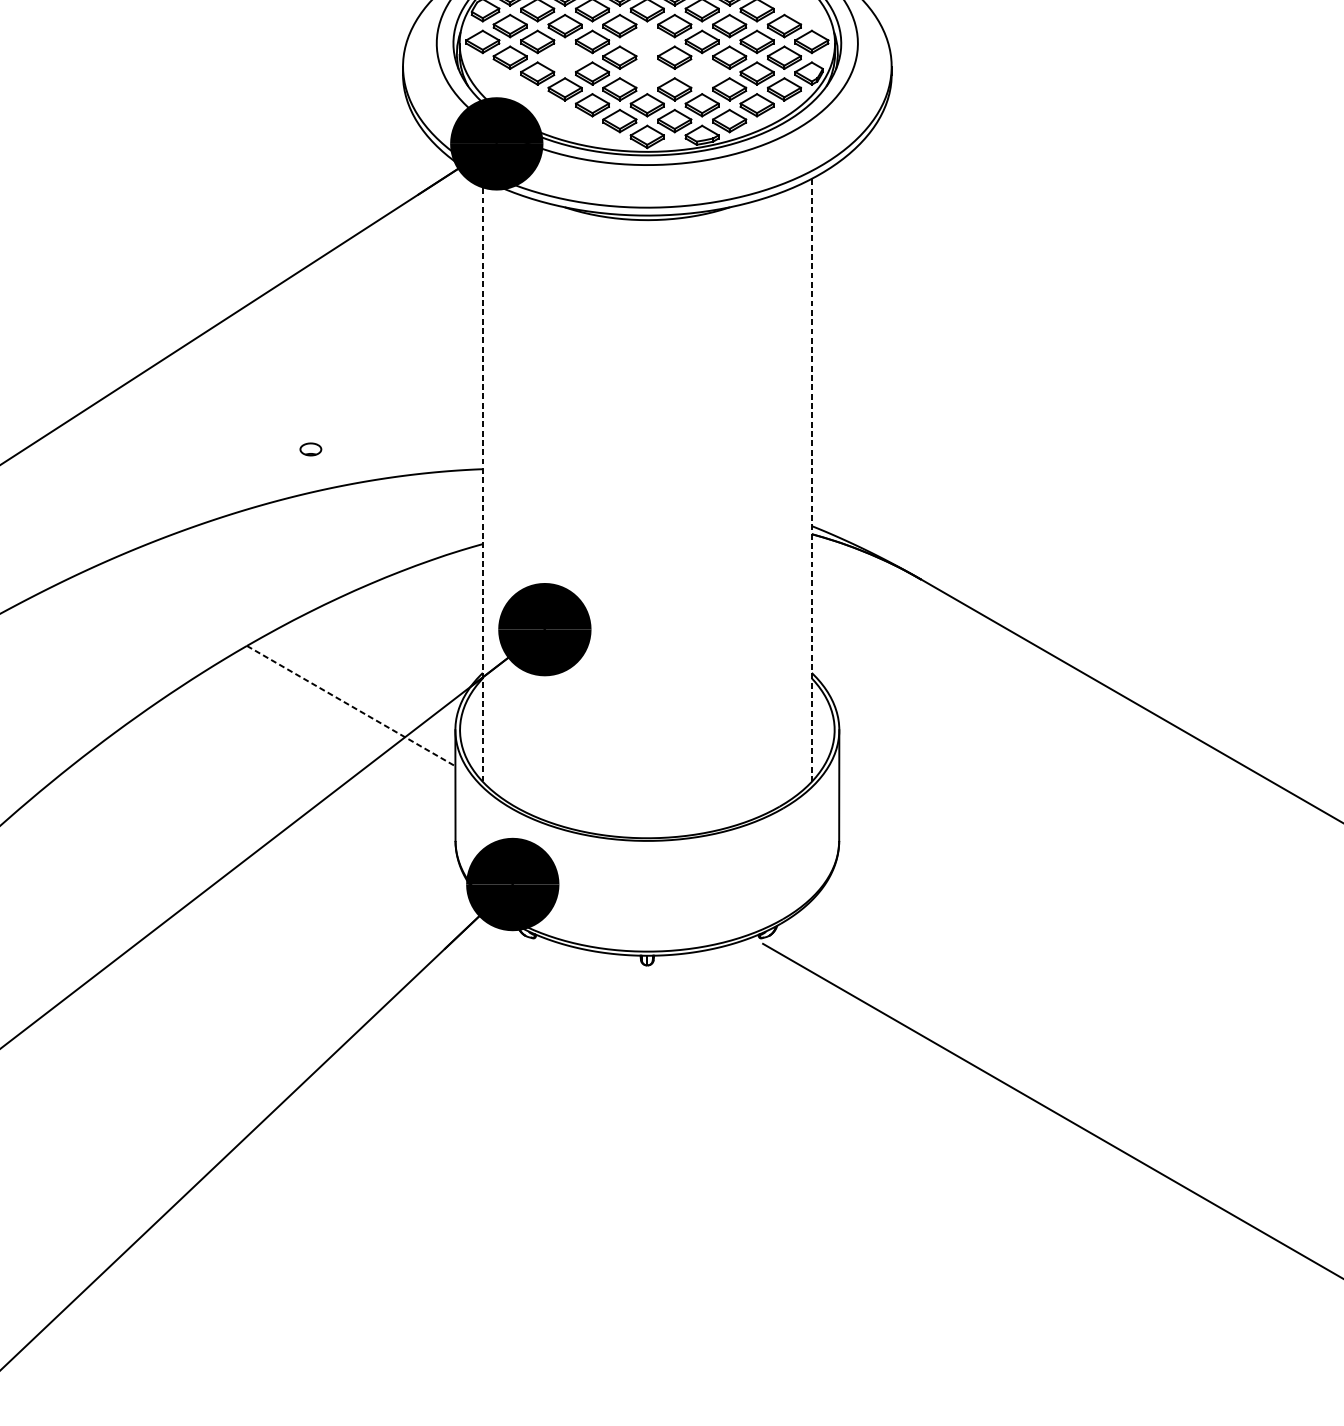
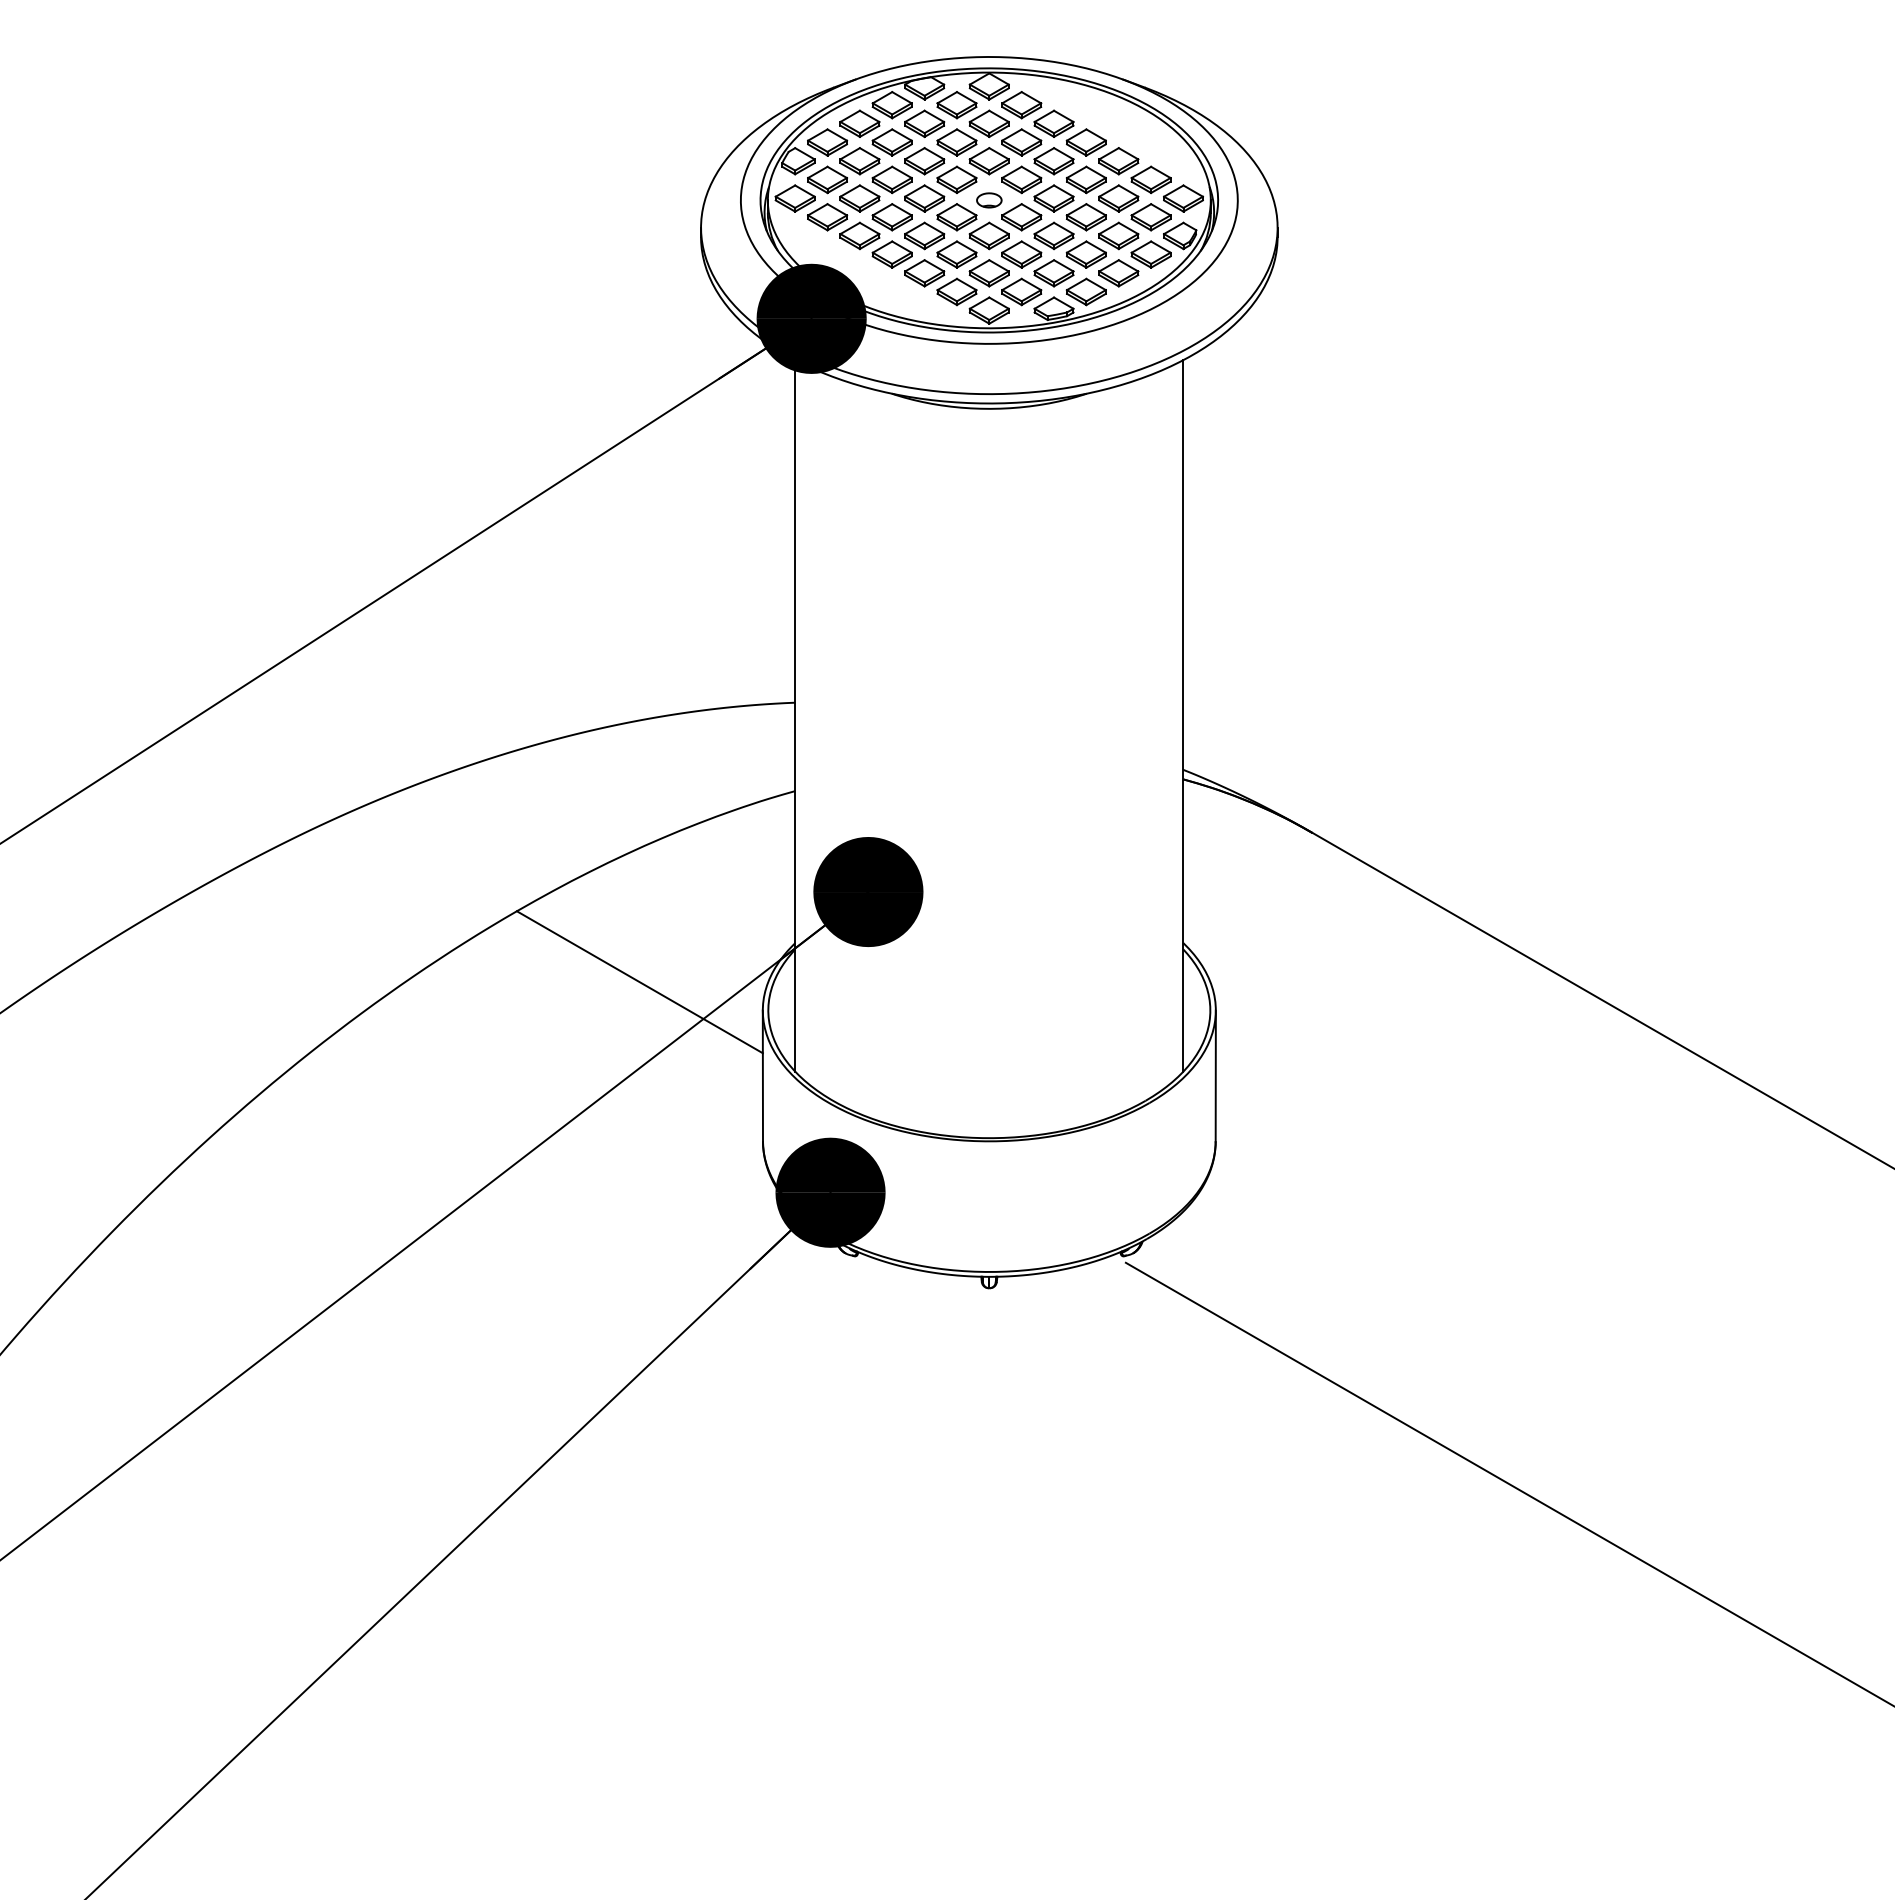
part: (564, 57) -> (891, 217), added
part: (646, 73) -> (988, 235), added
part: (701, 73) -> (1053, 235), added
part: (311, 449) -> (989, 200), moved
line: (483, 480) -> (795, 715), dashed -> solid
line: (811, 480) -> (1183, 715), dashed -> solid
line: (351, 706) -> (640, 982), dashed -> solid

